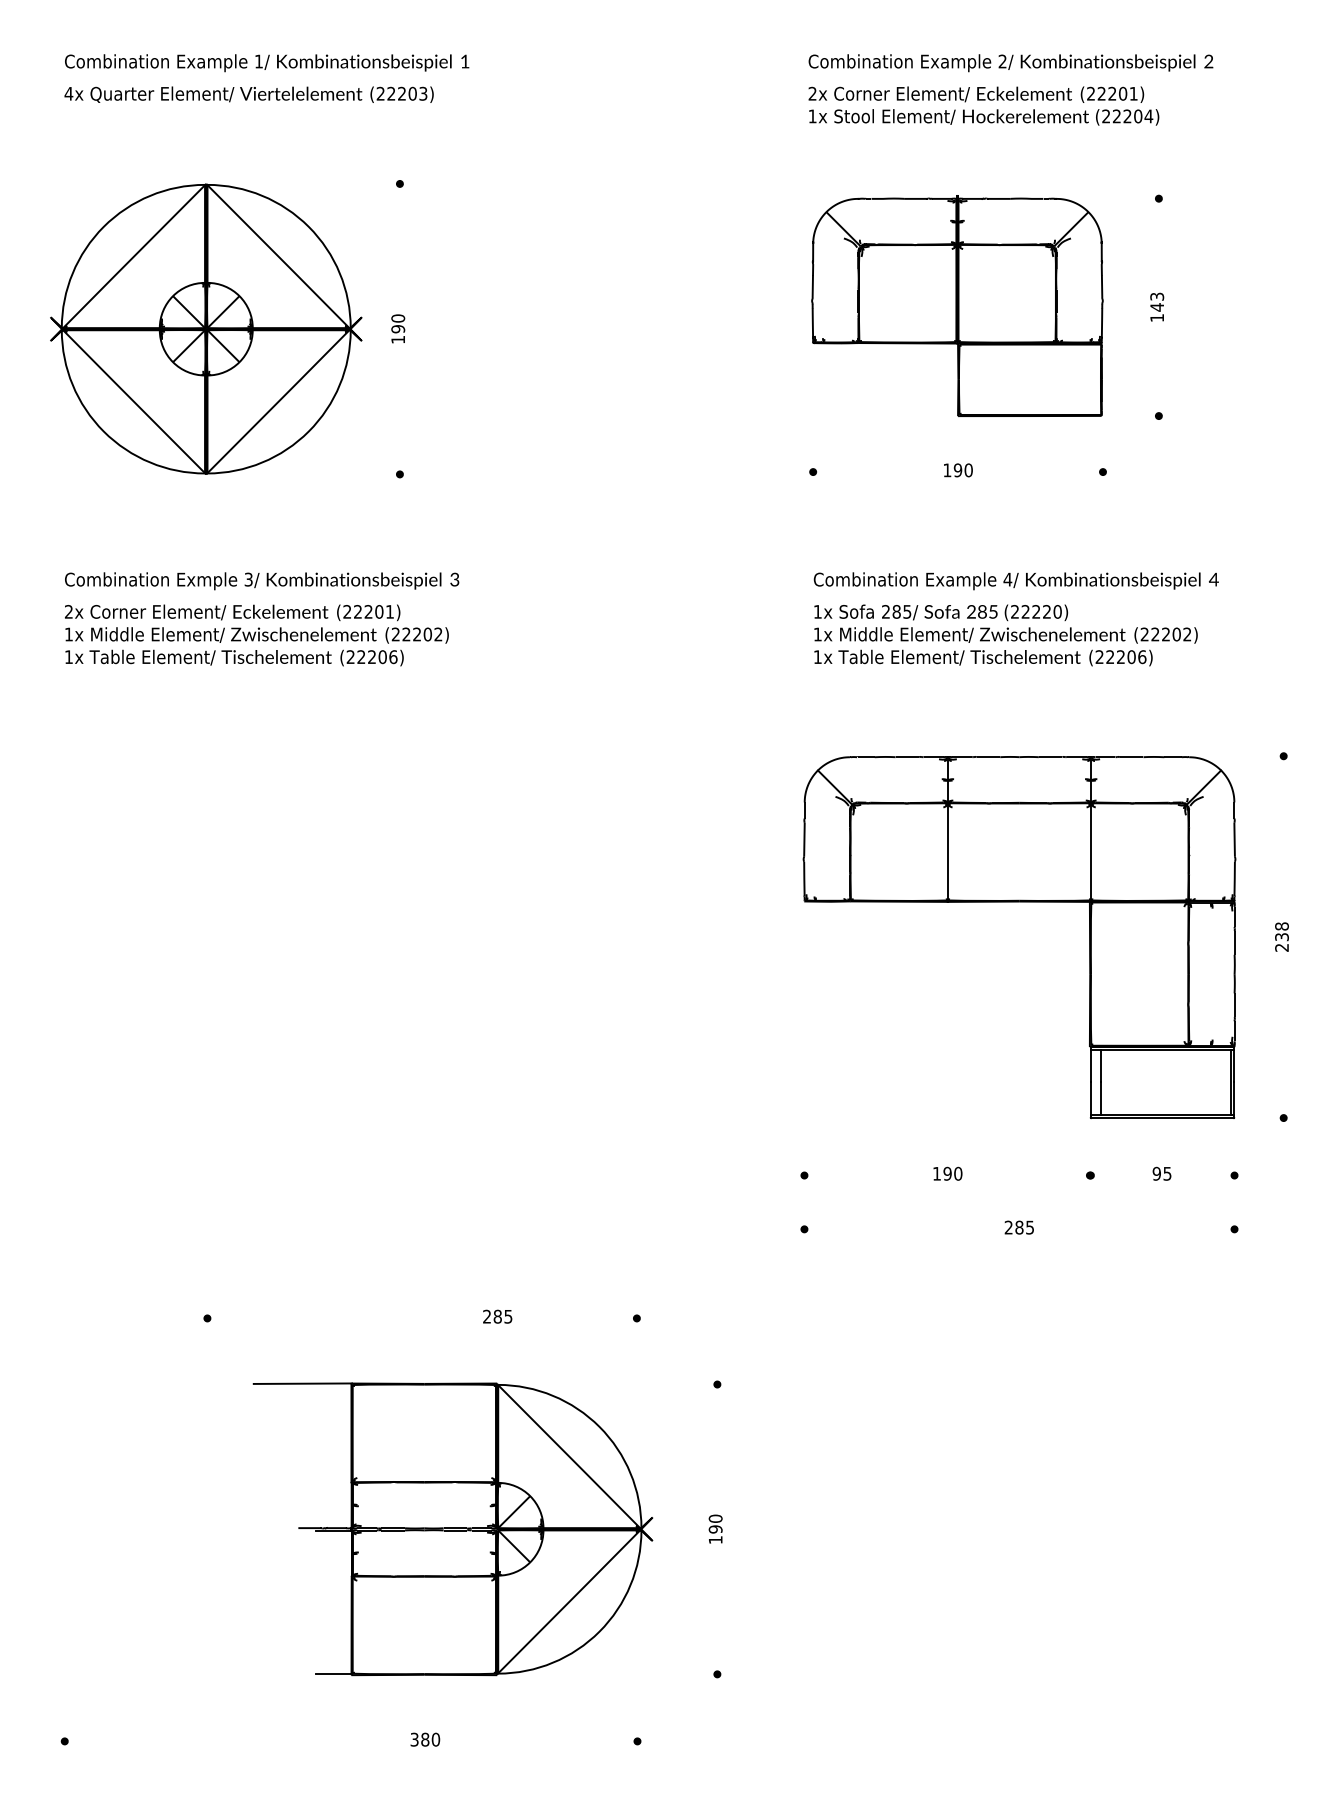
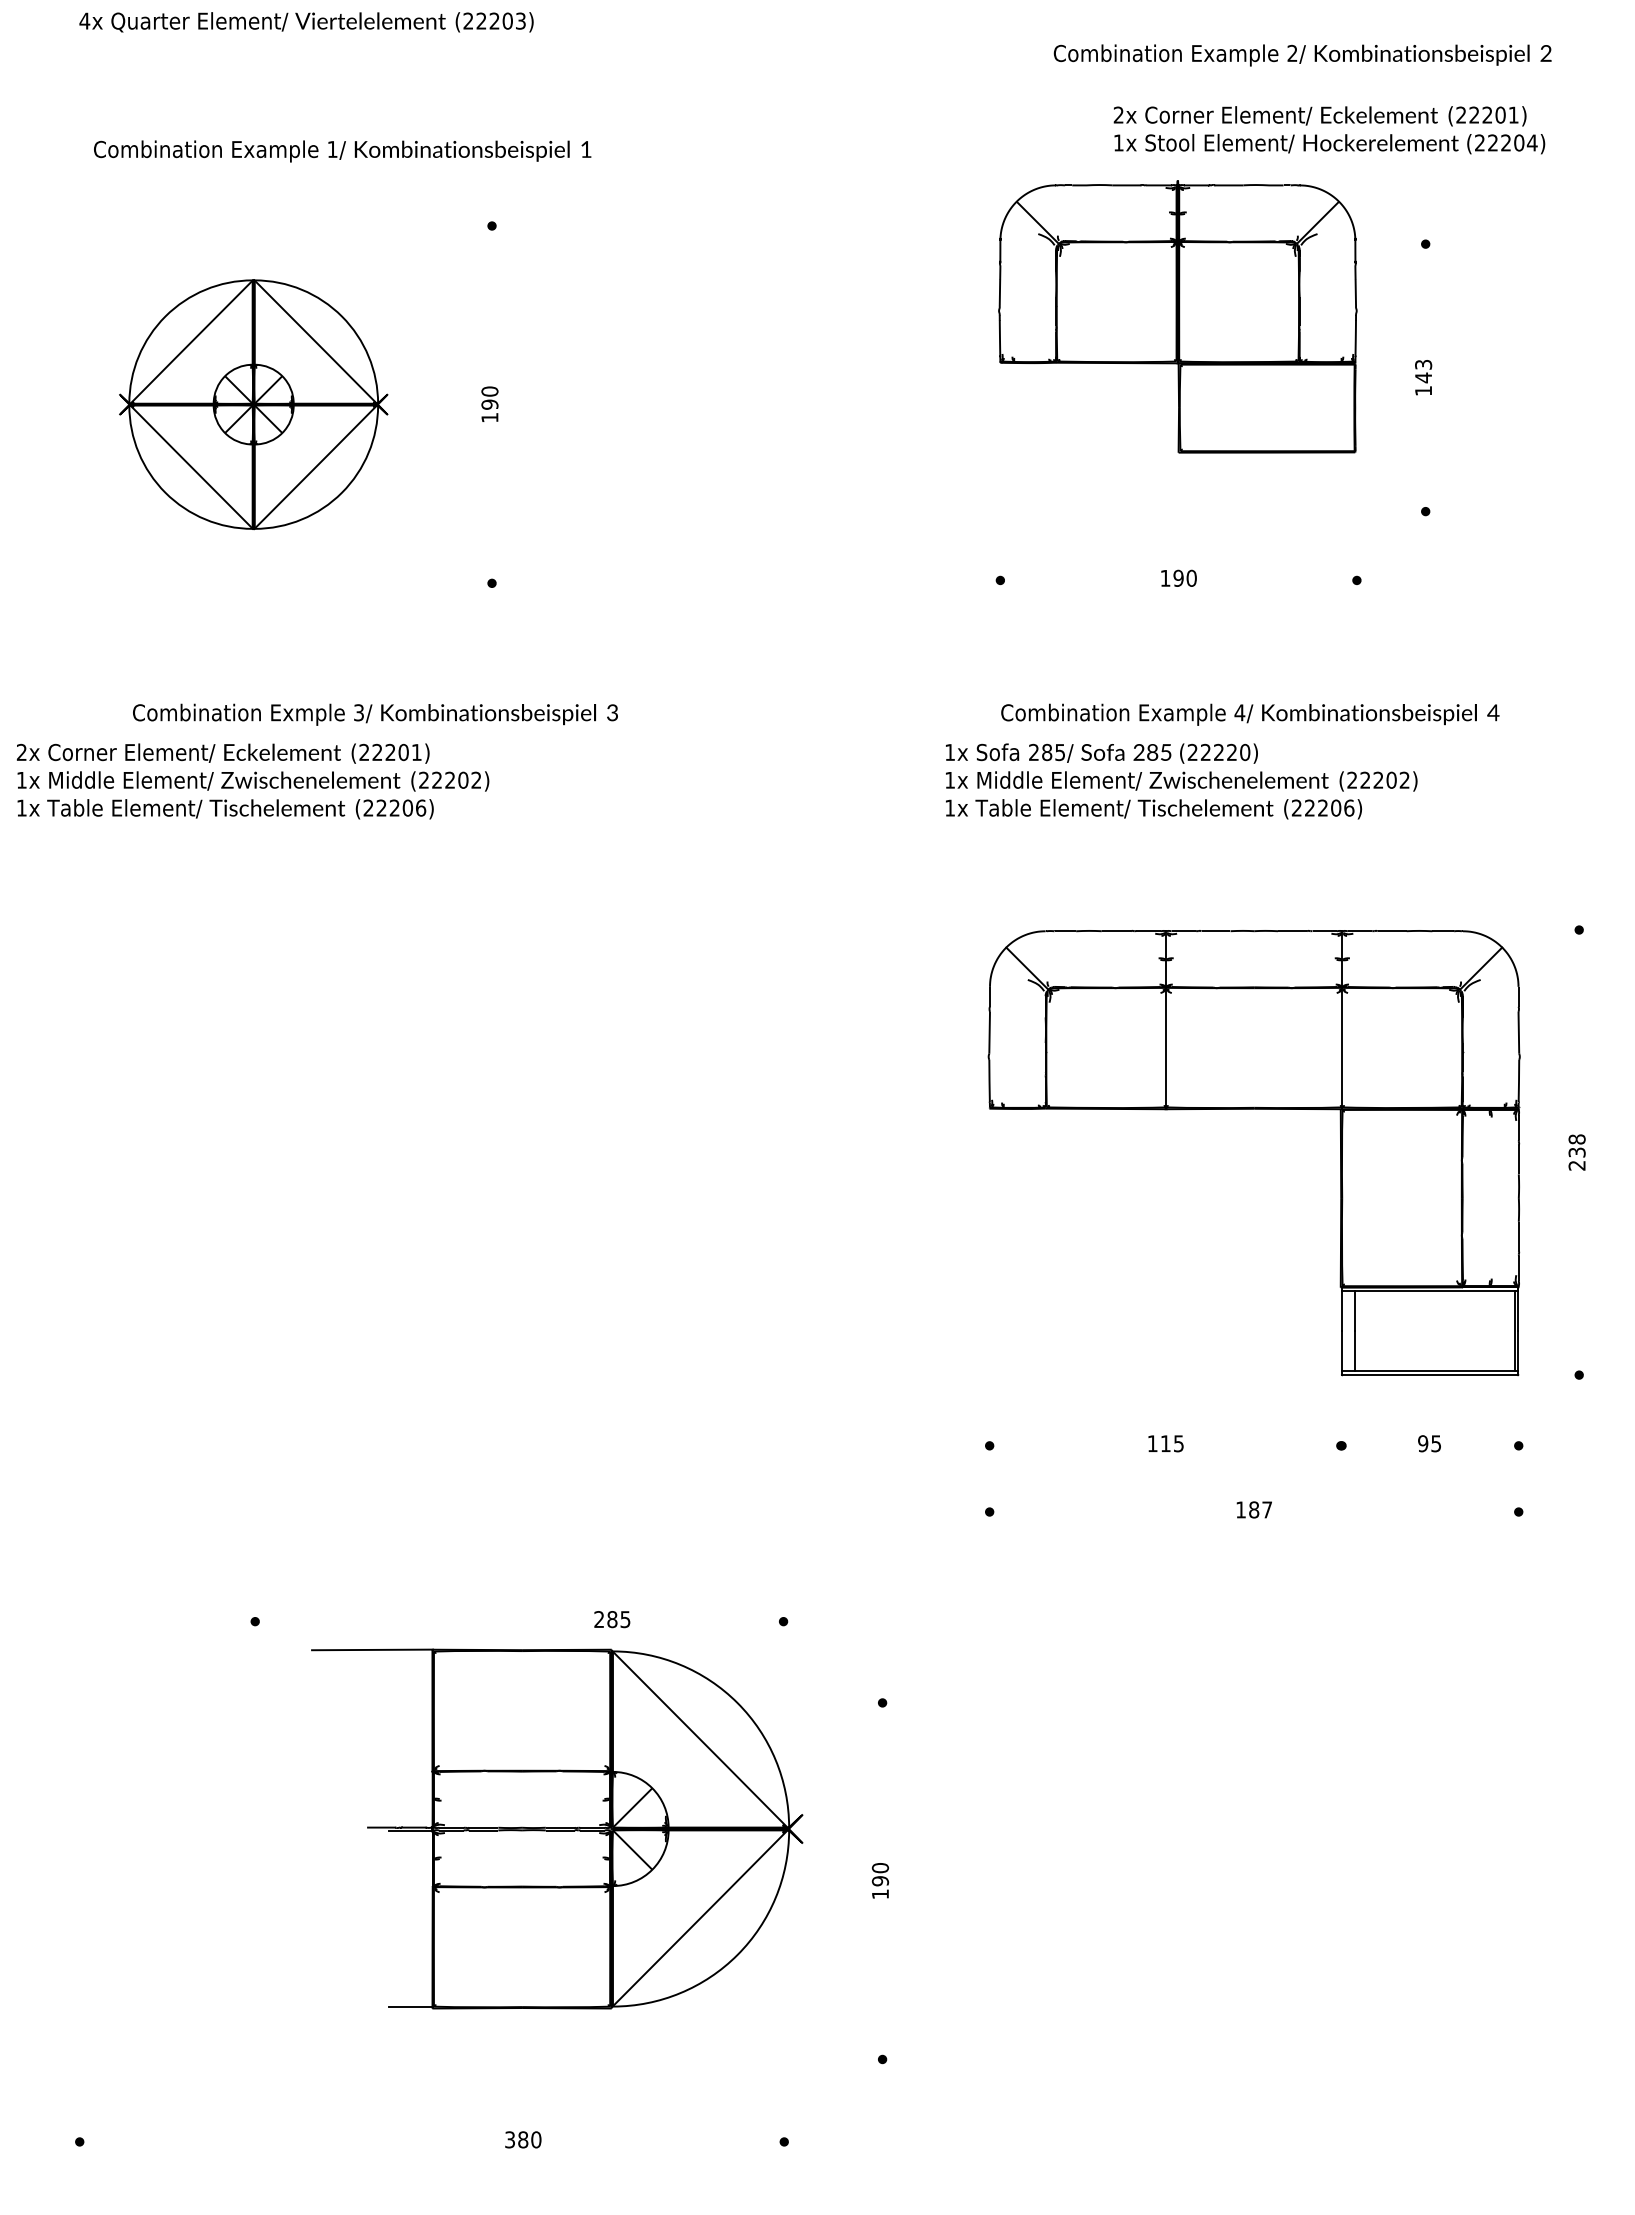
text: (266, 63) -> (342, 151), moved
text: (1010, 63) -> (1302, 55), moved
text: (249, 94) -> (306, 22), moved
text: (983, 106) -> (1329, 130), moved
part: (957, 305) -> (1177, 316), moved
part: (206, 329) -> (253, 404), size x0.7
text: (262, 581) -> (375, 714), moved
text: (257, 635) -> (253, 781), moved
text: (1005, 635) -> (1181, 781), moved
text: (953, 1173) -> (1172, 1443), 190 -> 115
text: (1018, 1227) -> (1253, 1509), 285 -> 187
part: (453, 1528) -> (557, 1828), moved

